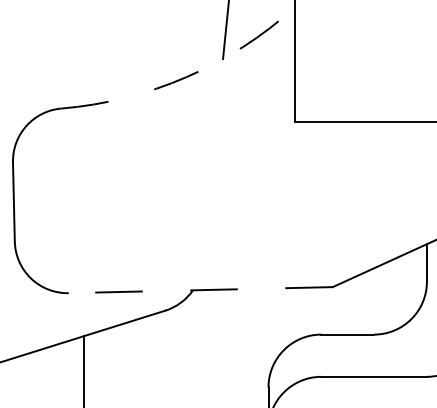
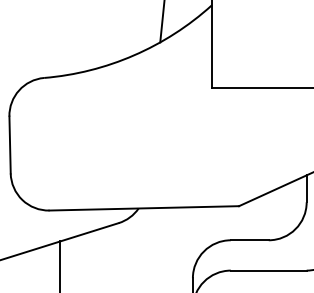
arc: (185, 77) -> (133, 55), dashed -> solid
line: (201, 290) -> (144, 208), dashed -> solid

